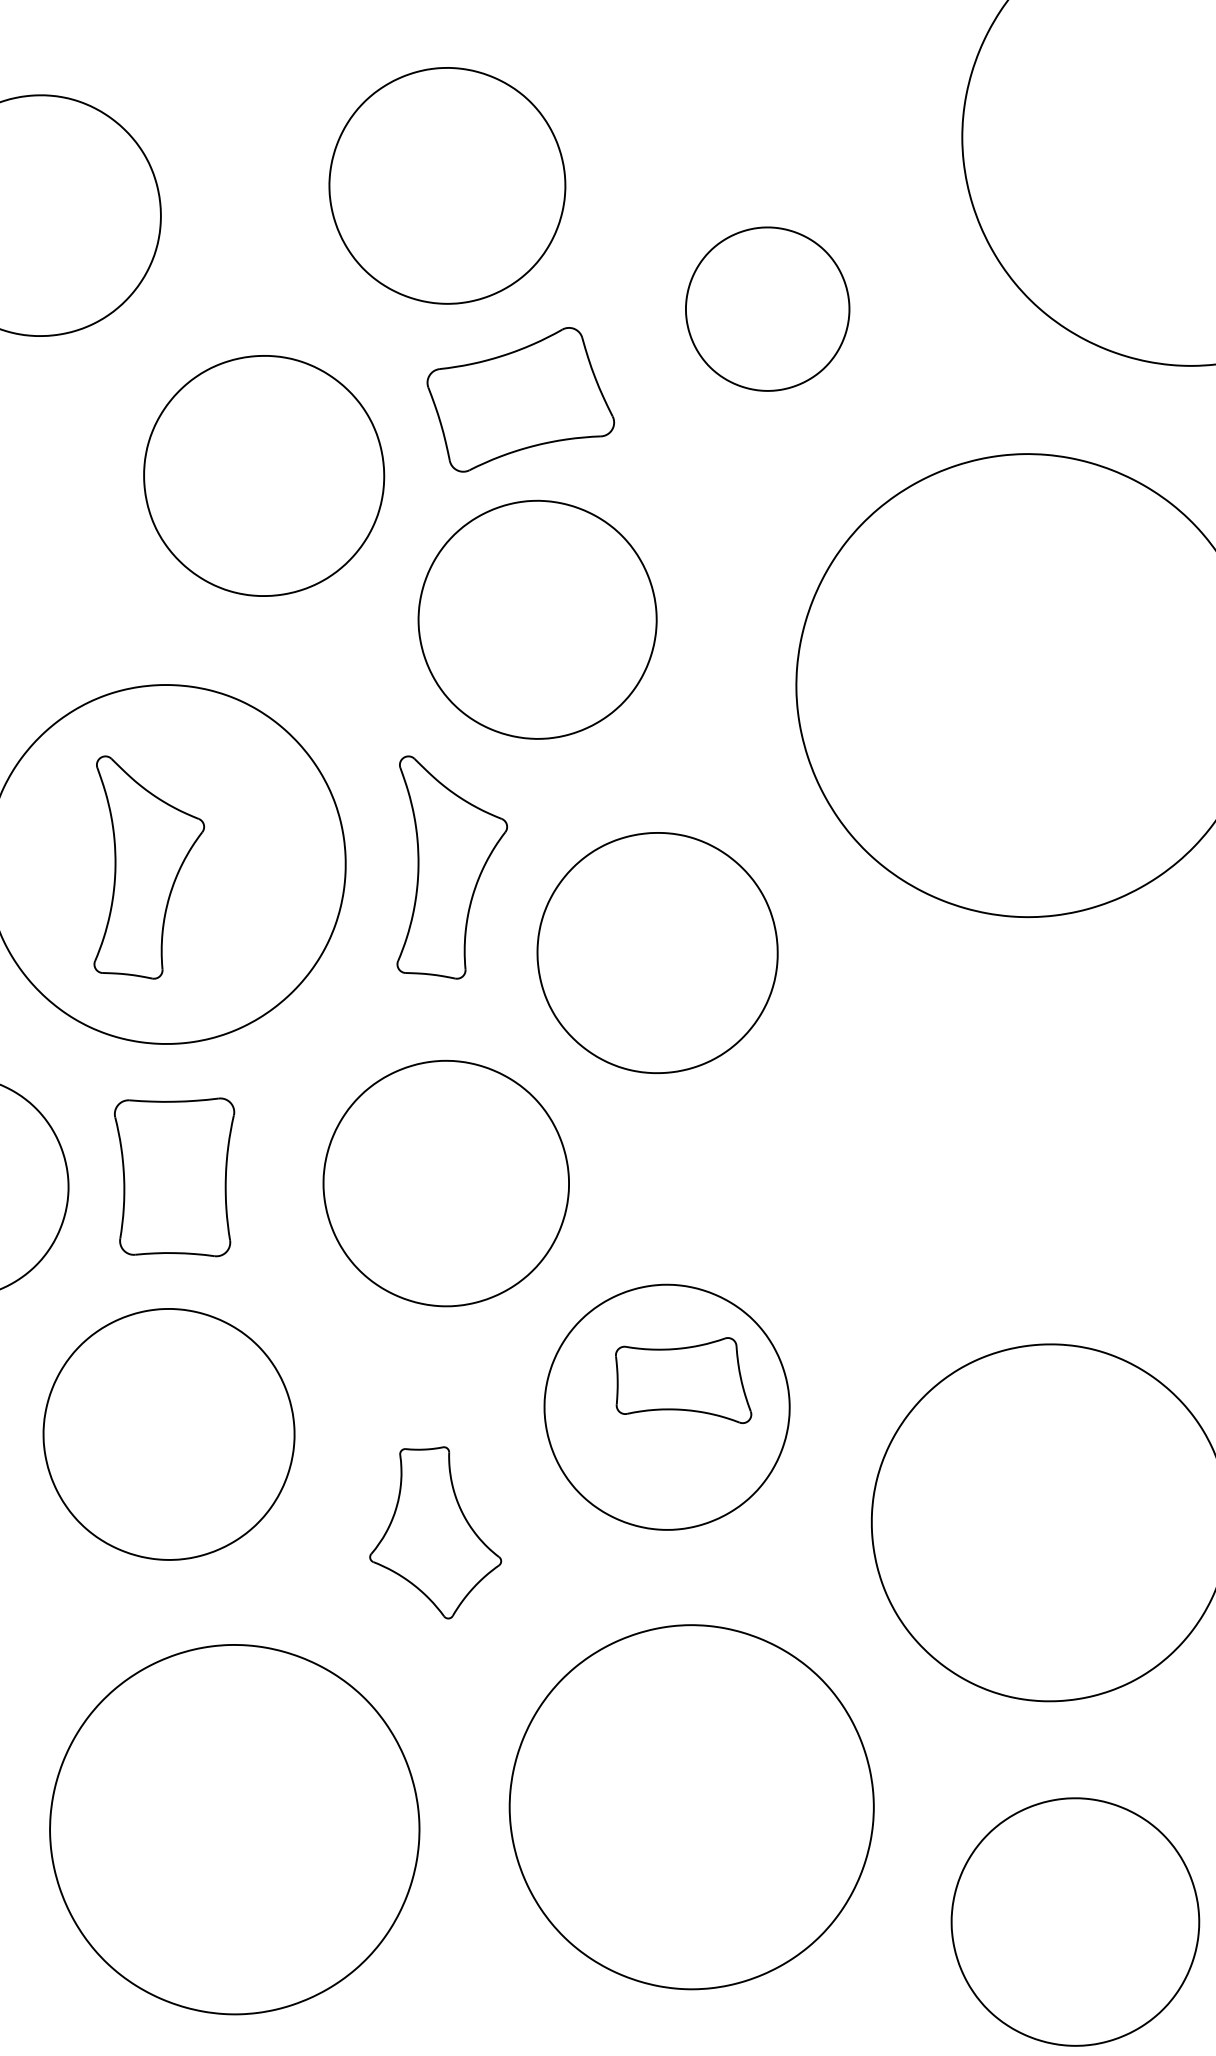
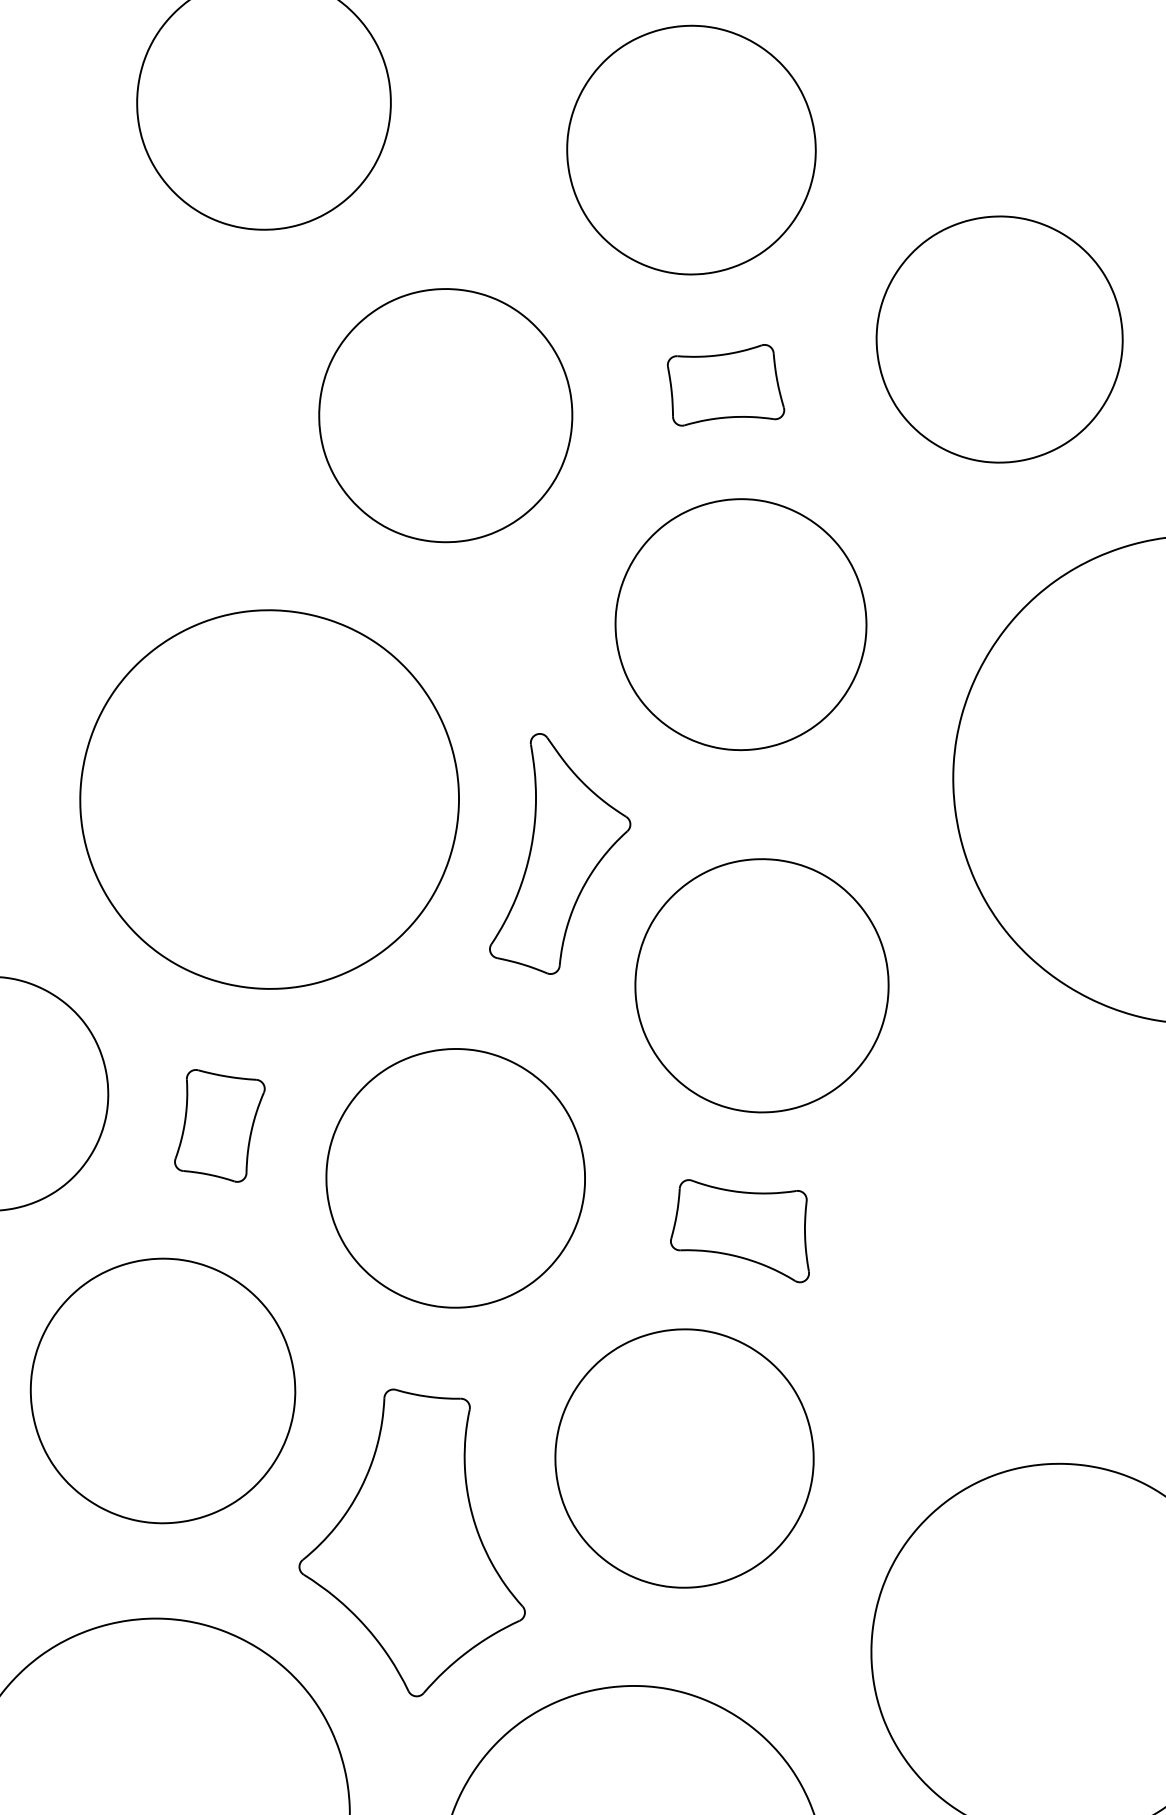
part: (767, 308) -> (999, 338), size x1.43
part: (520, 399) -> (726, 385), size x0.62
part: (537, 619) -> (740, 624), moved
part: (148, 867) -> (250, 799), removed
part: (174, 1177) -> (218, 1125), size x0.62
part: (445, 1183) -> (454, 1178), moved
part: (683, 1380) -> (745, 1226), moved
part: (435, 1532) -> (420, 1543), size x1.67

